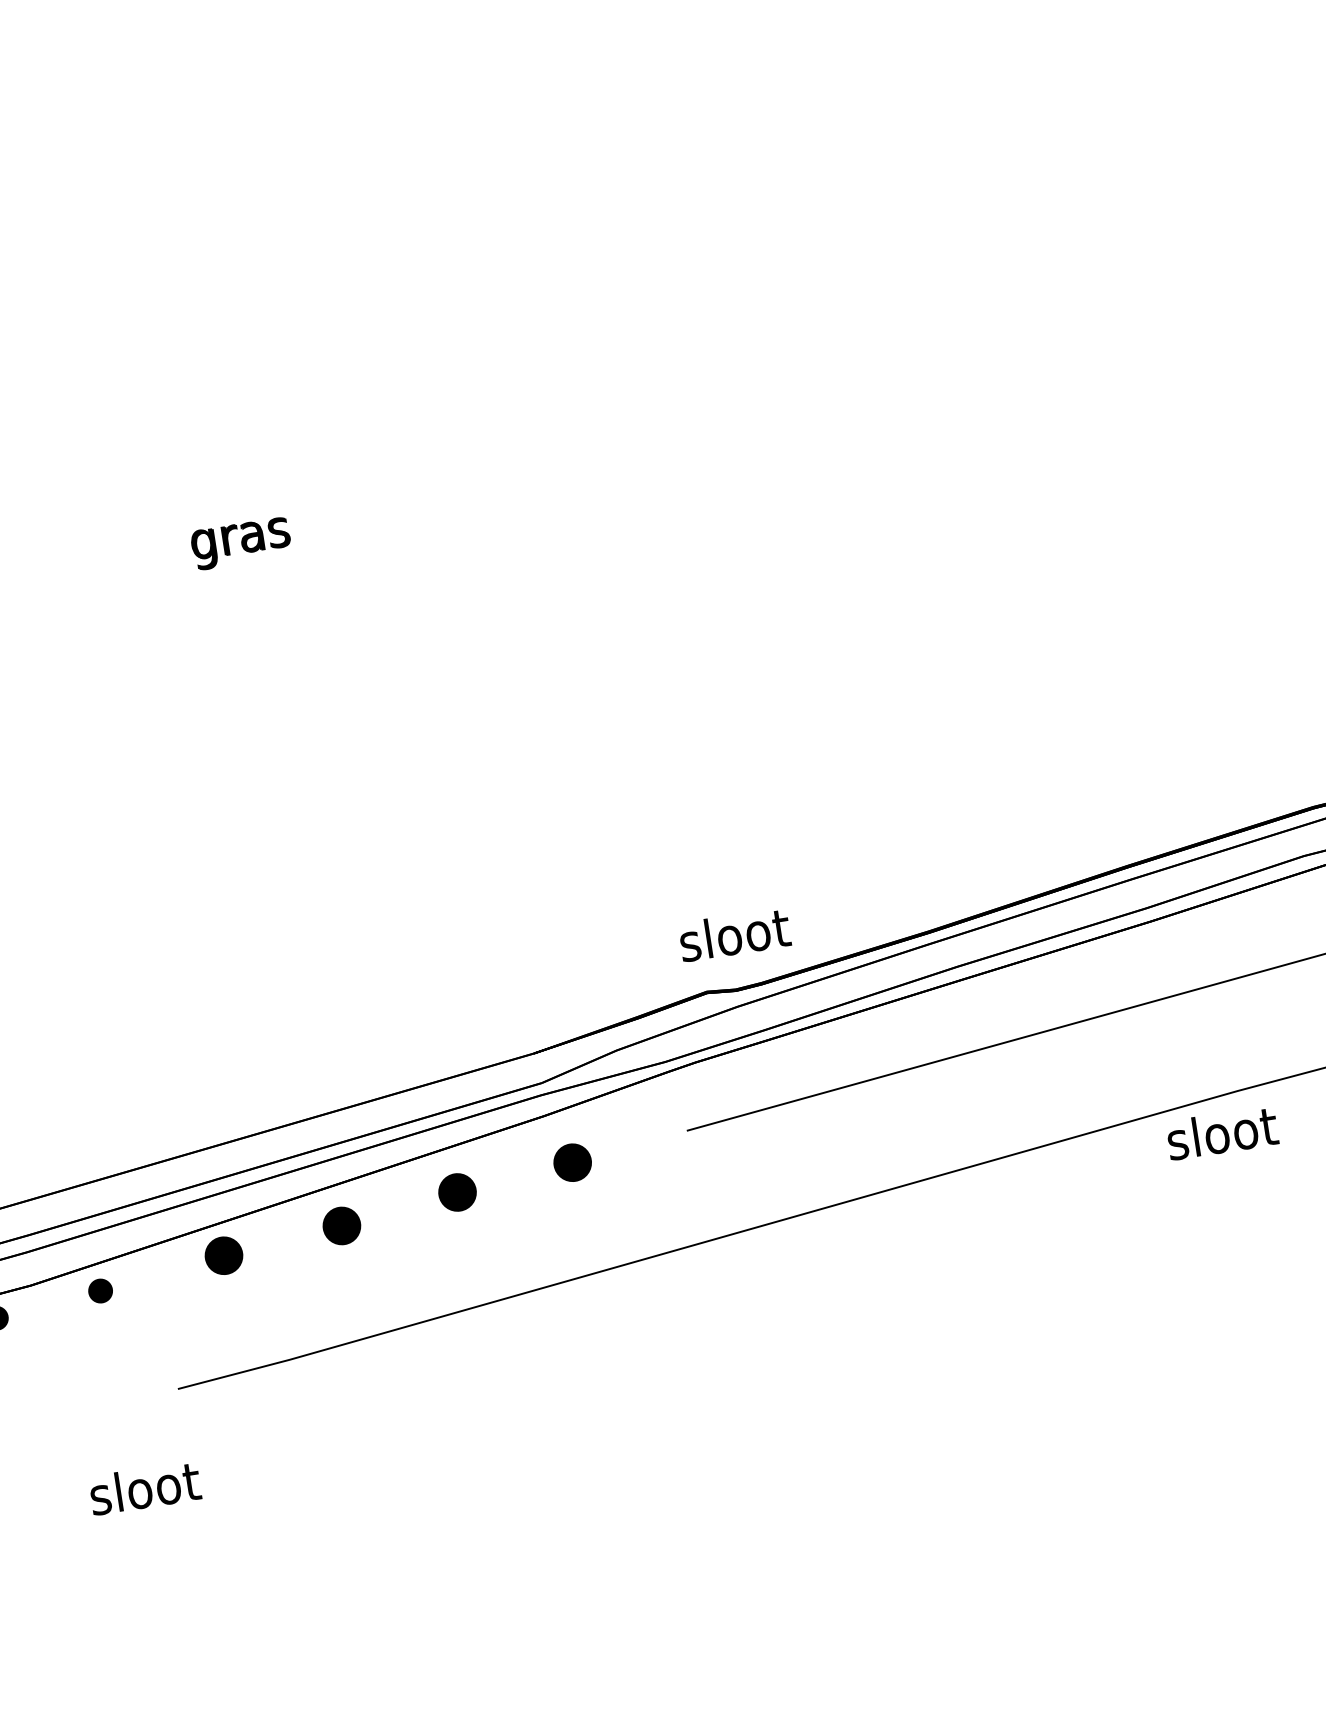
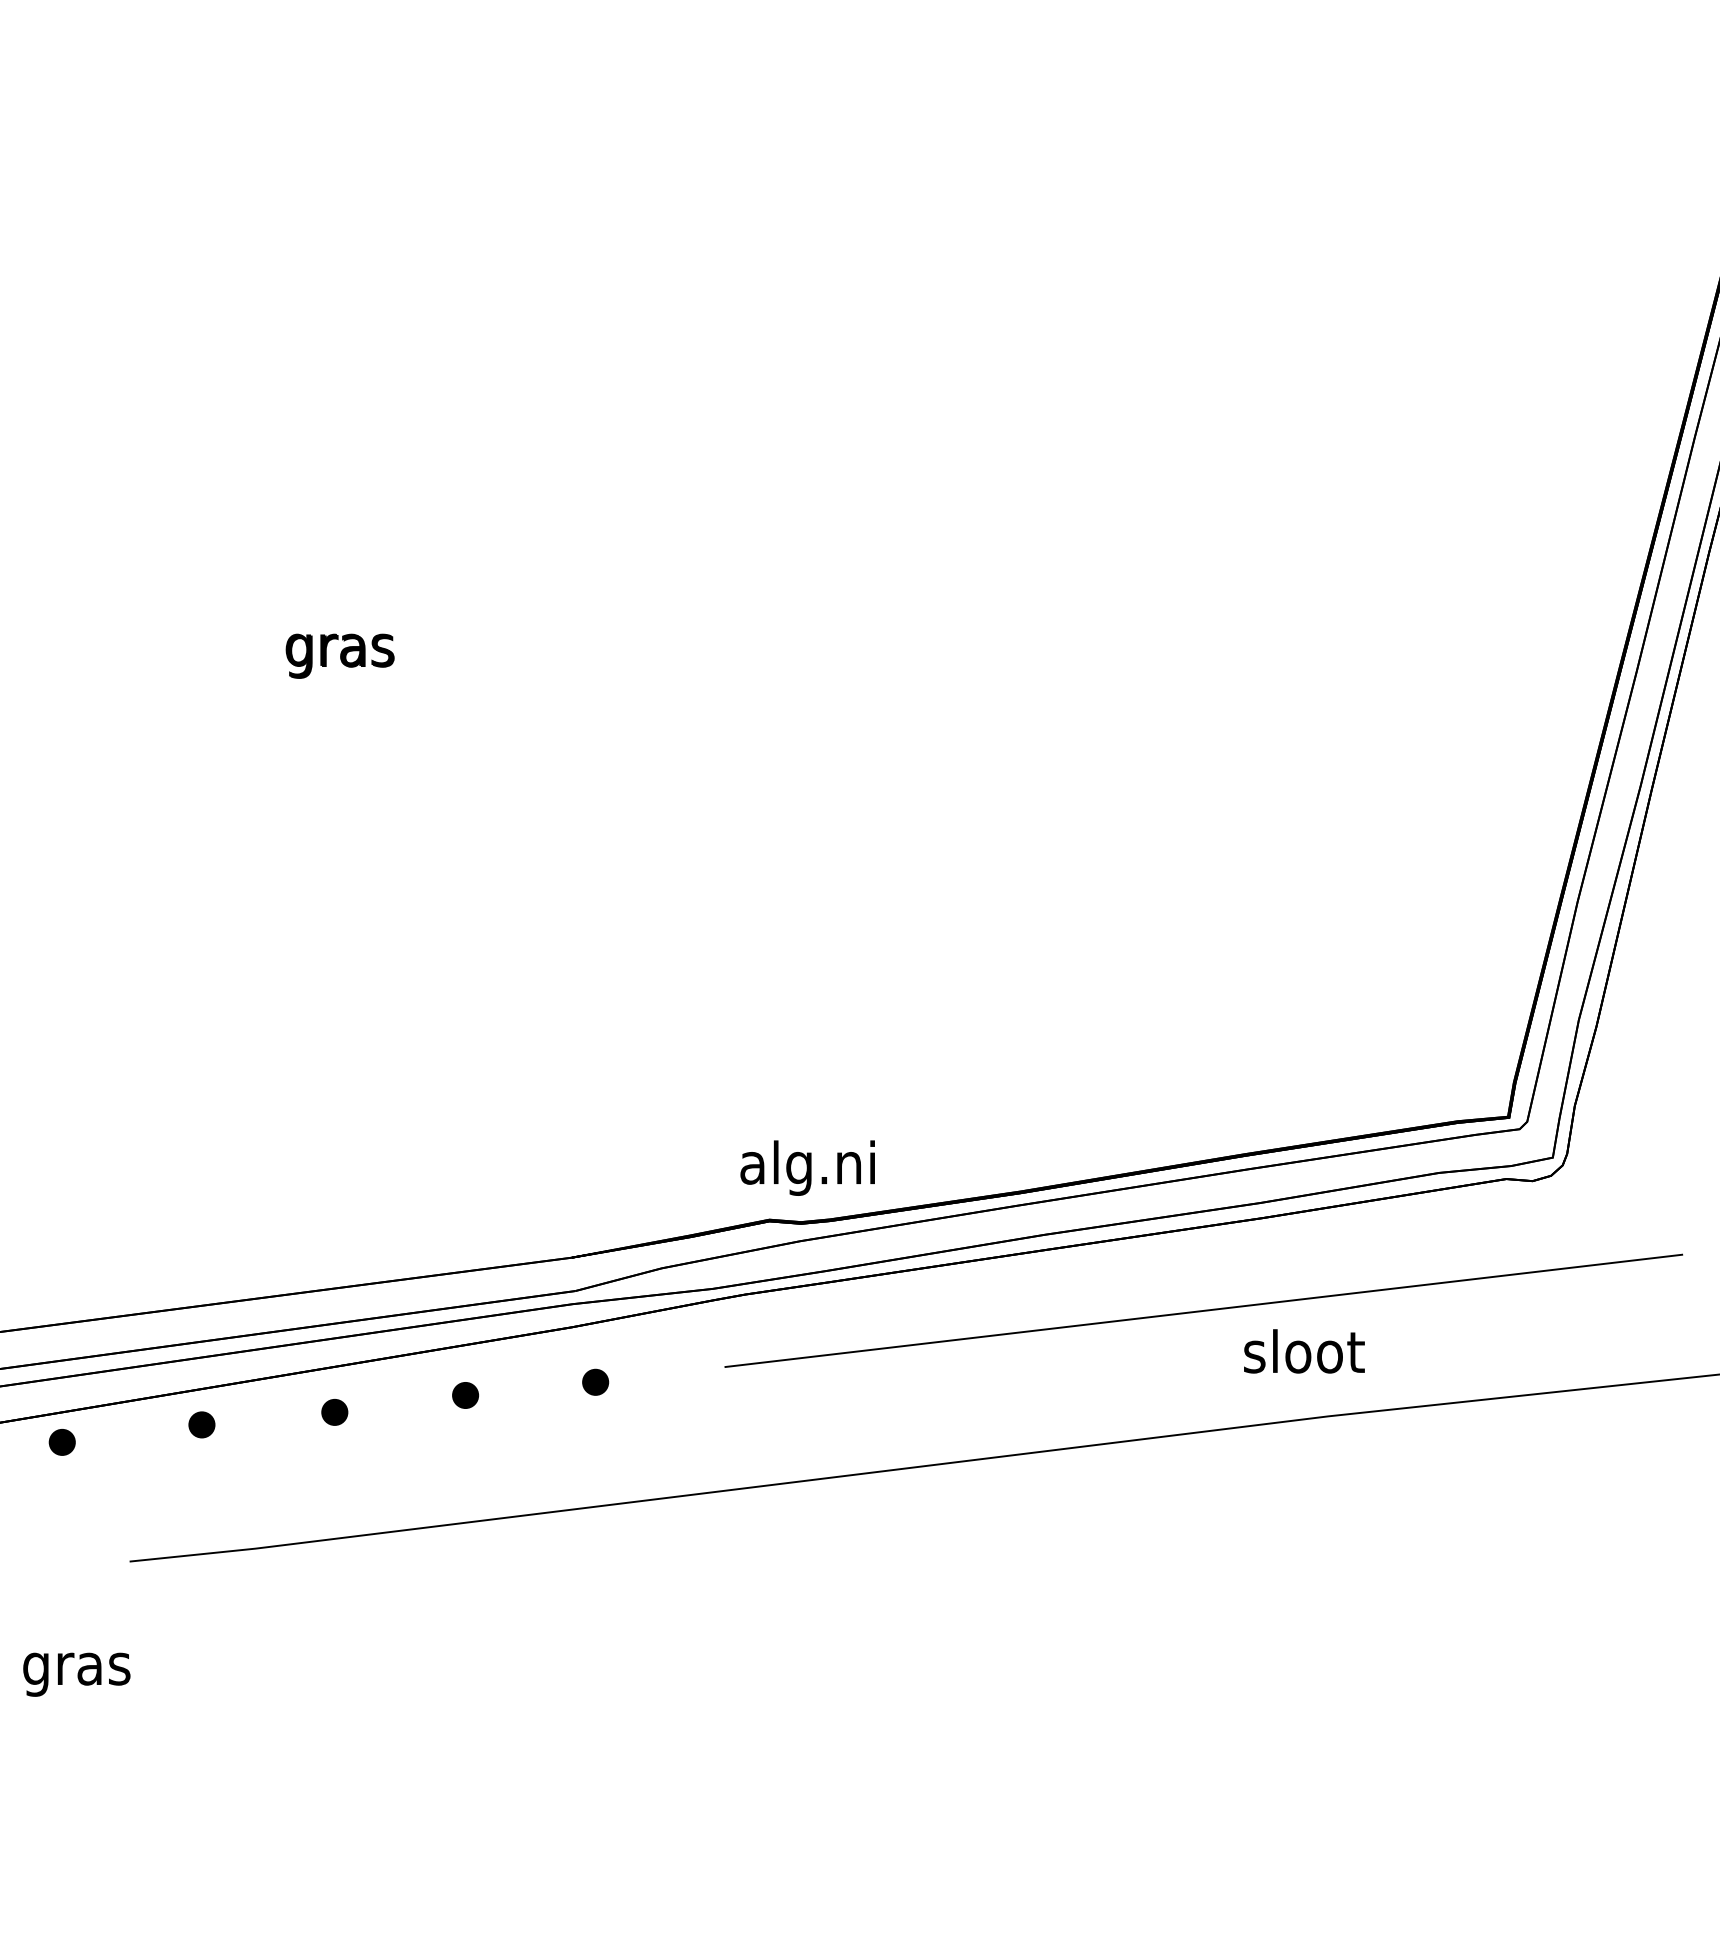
text: (733, 939) -> (807, 1167), sloot -> alg.ni
text: (1222, 1133) -> (1304, 1351), moved
part: (572, 1161) -> (595, 1381), size x0.62
part: (457, 1192) -> (465, 1395), size x0.62
part: (341, 1226) -> (334, 1412), size x0.62
part: (223, 1255) -> (201, 1424), size x0.62
text: (145, 1492) -> (77, 1668), sloot -> gras

